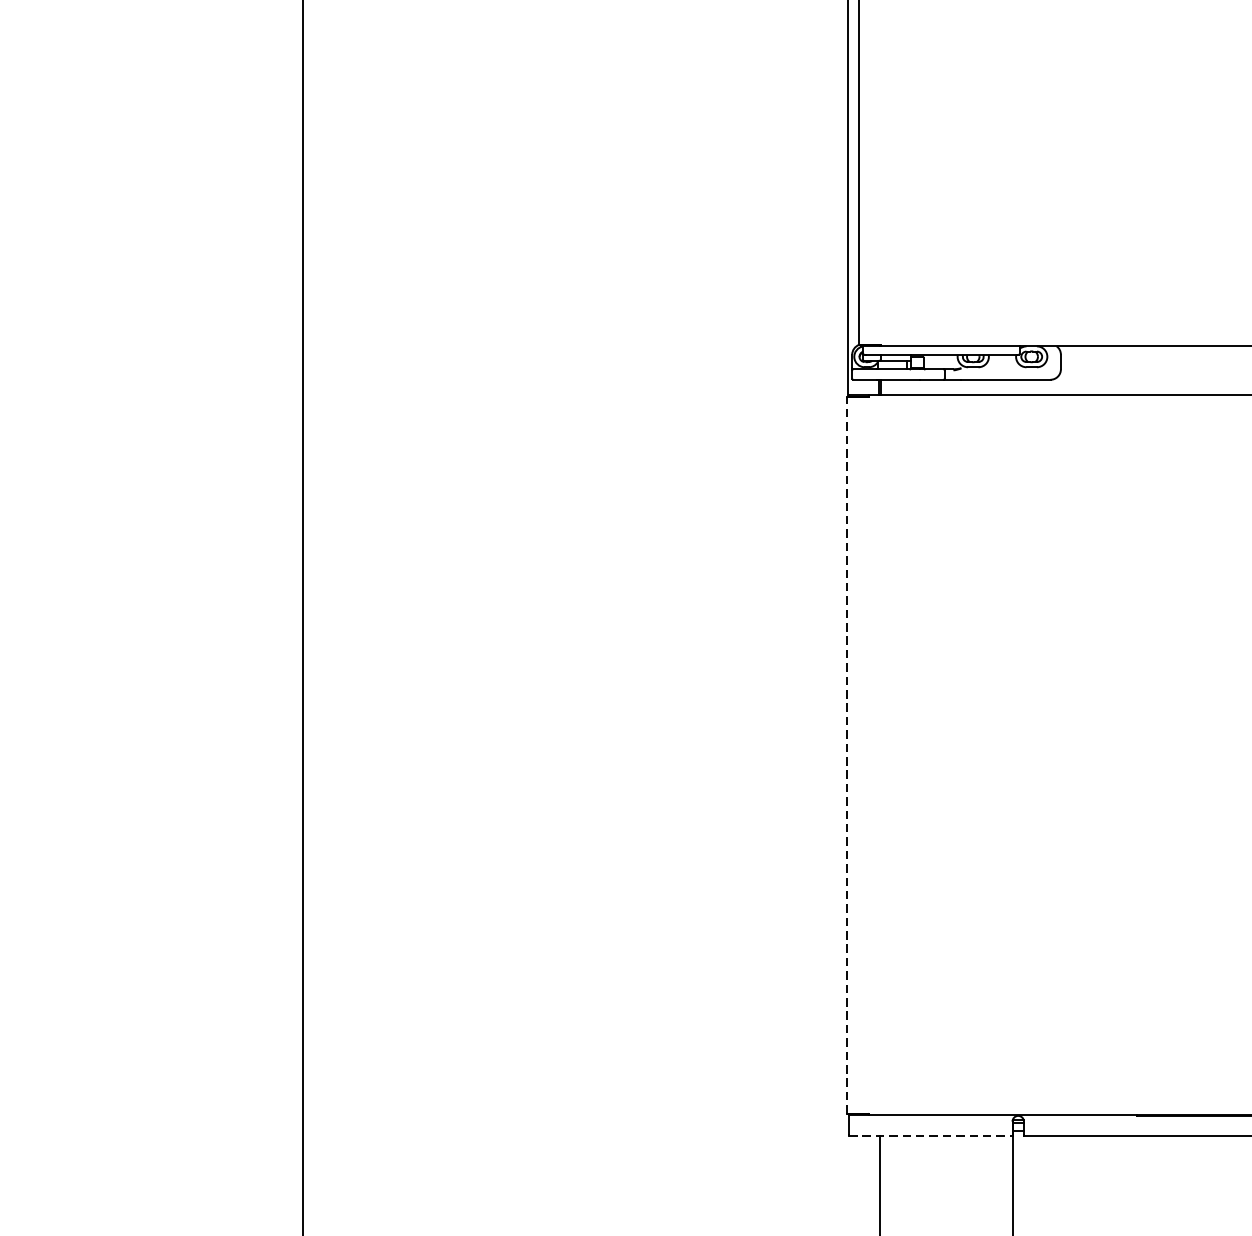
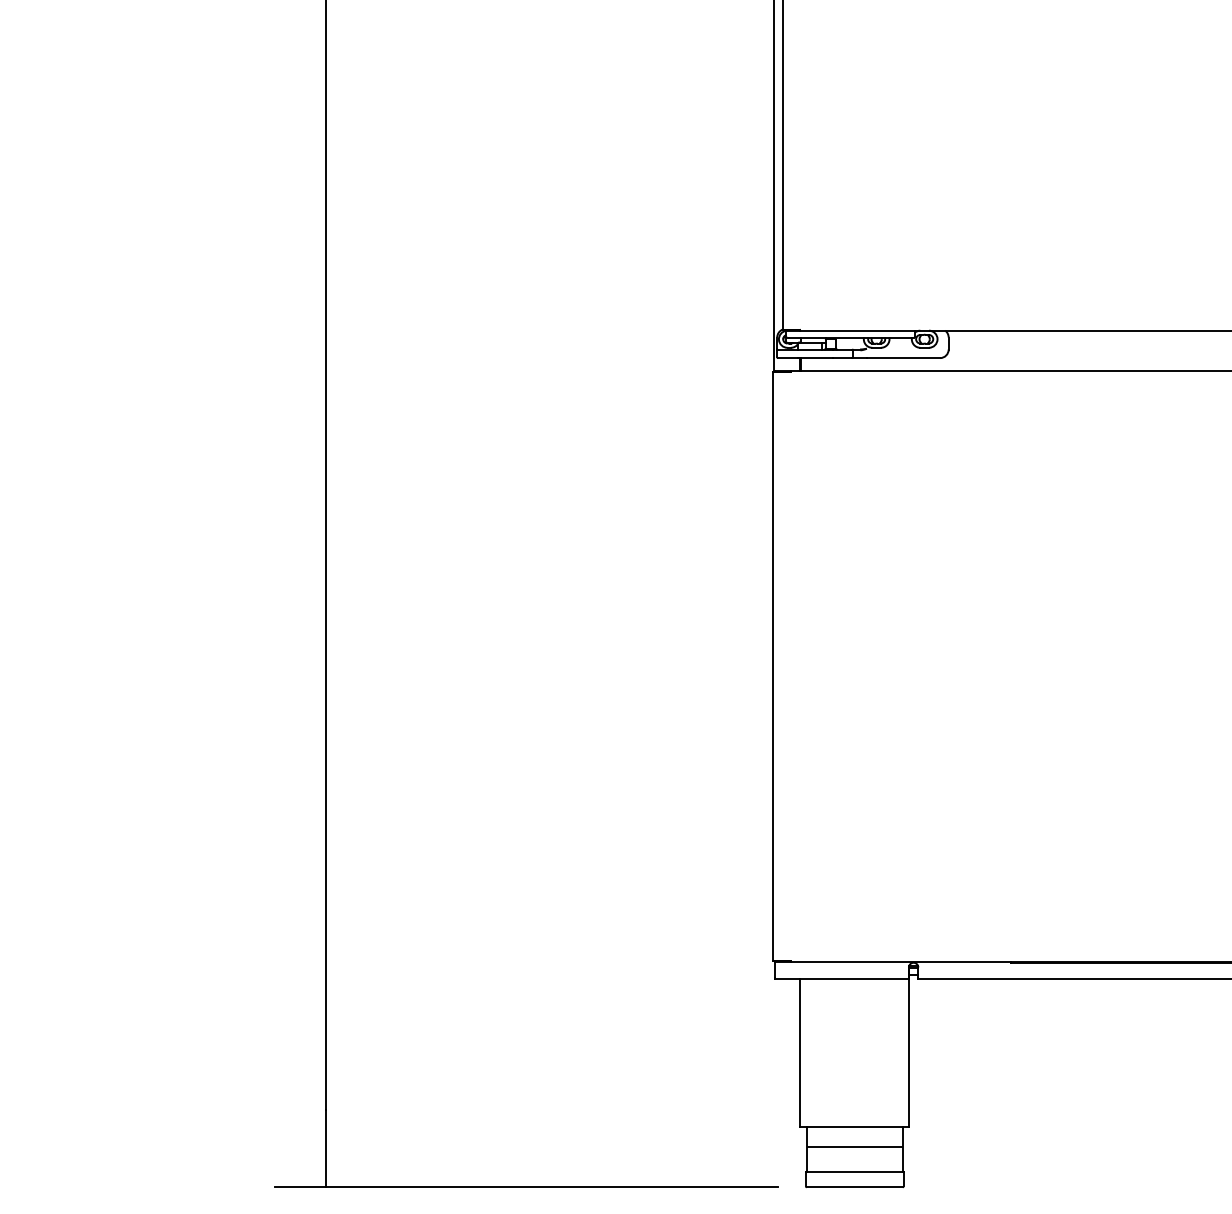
line: (846, 755) -> (772, 666), dashed -> solid
line: (931, 1136) -> (842, 979), dashed -> solid

